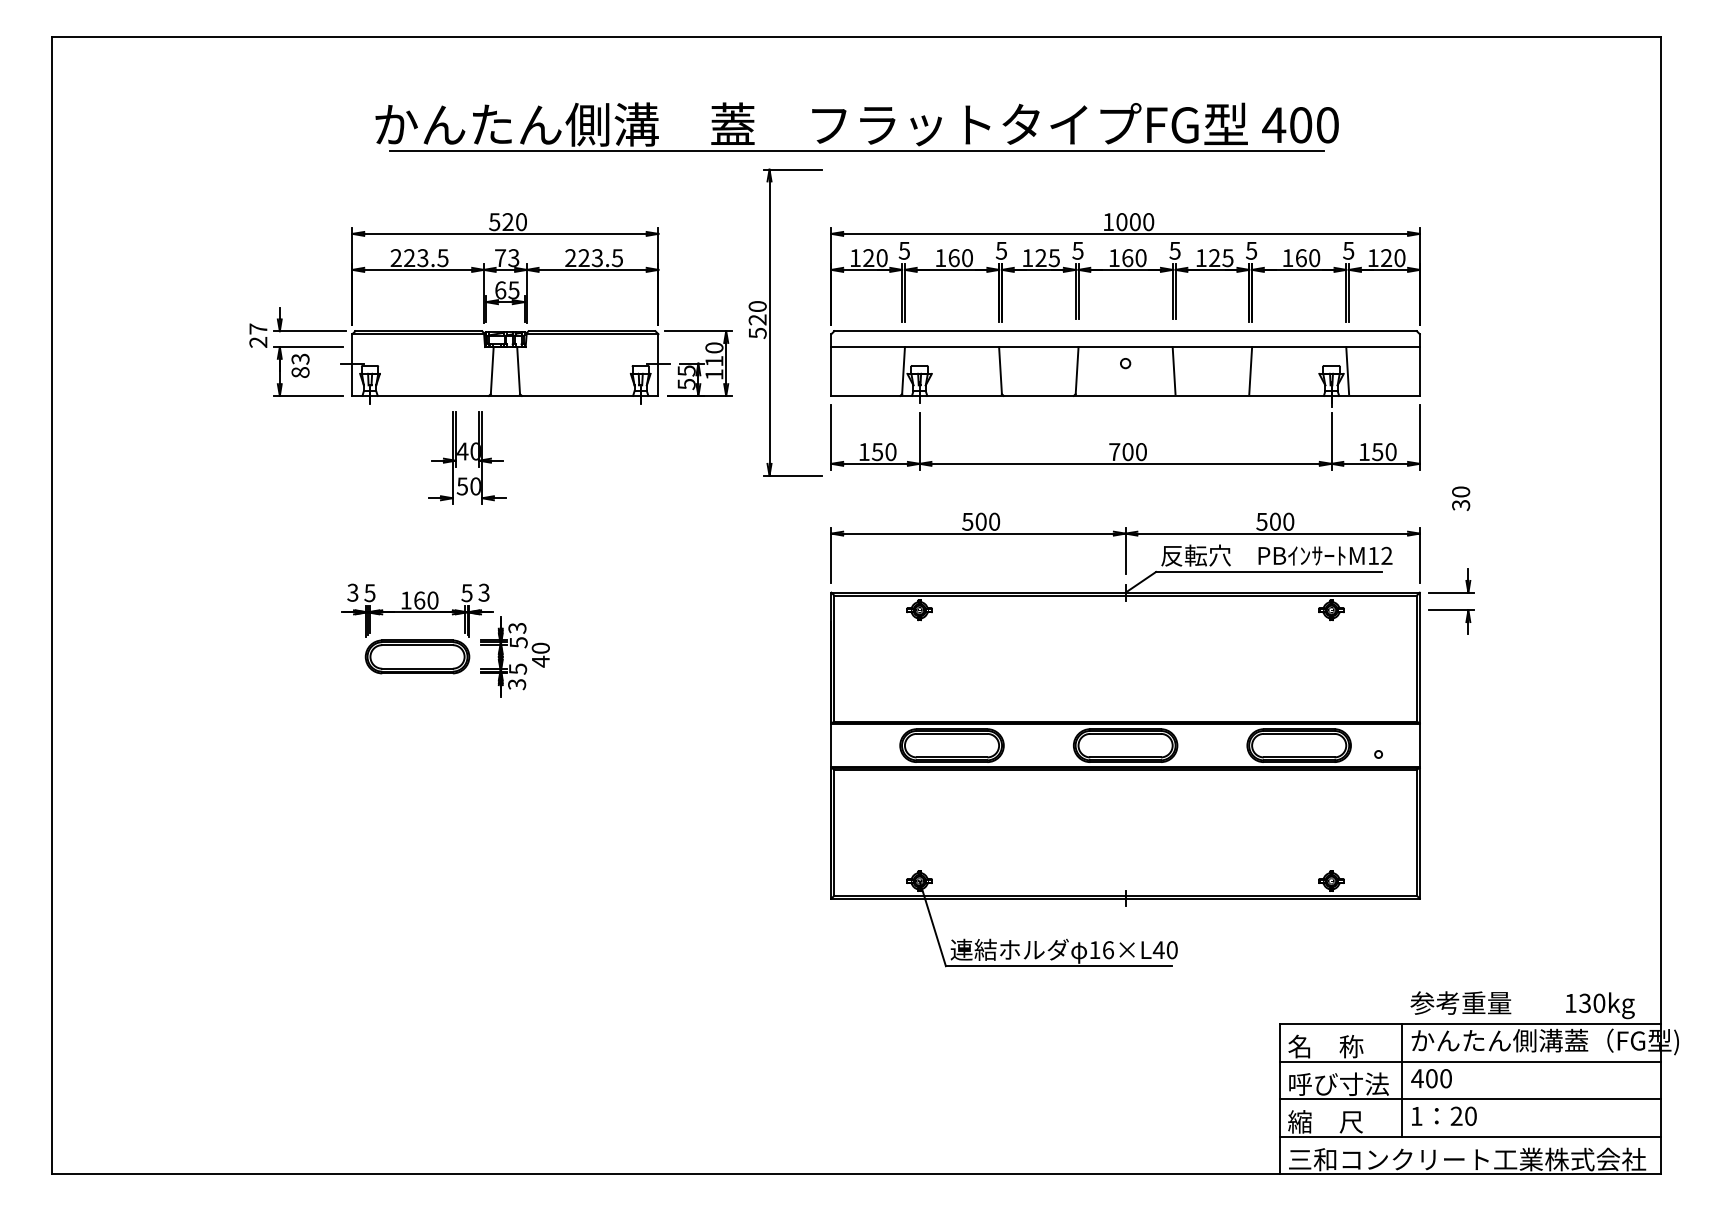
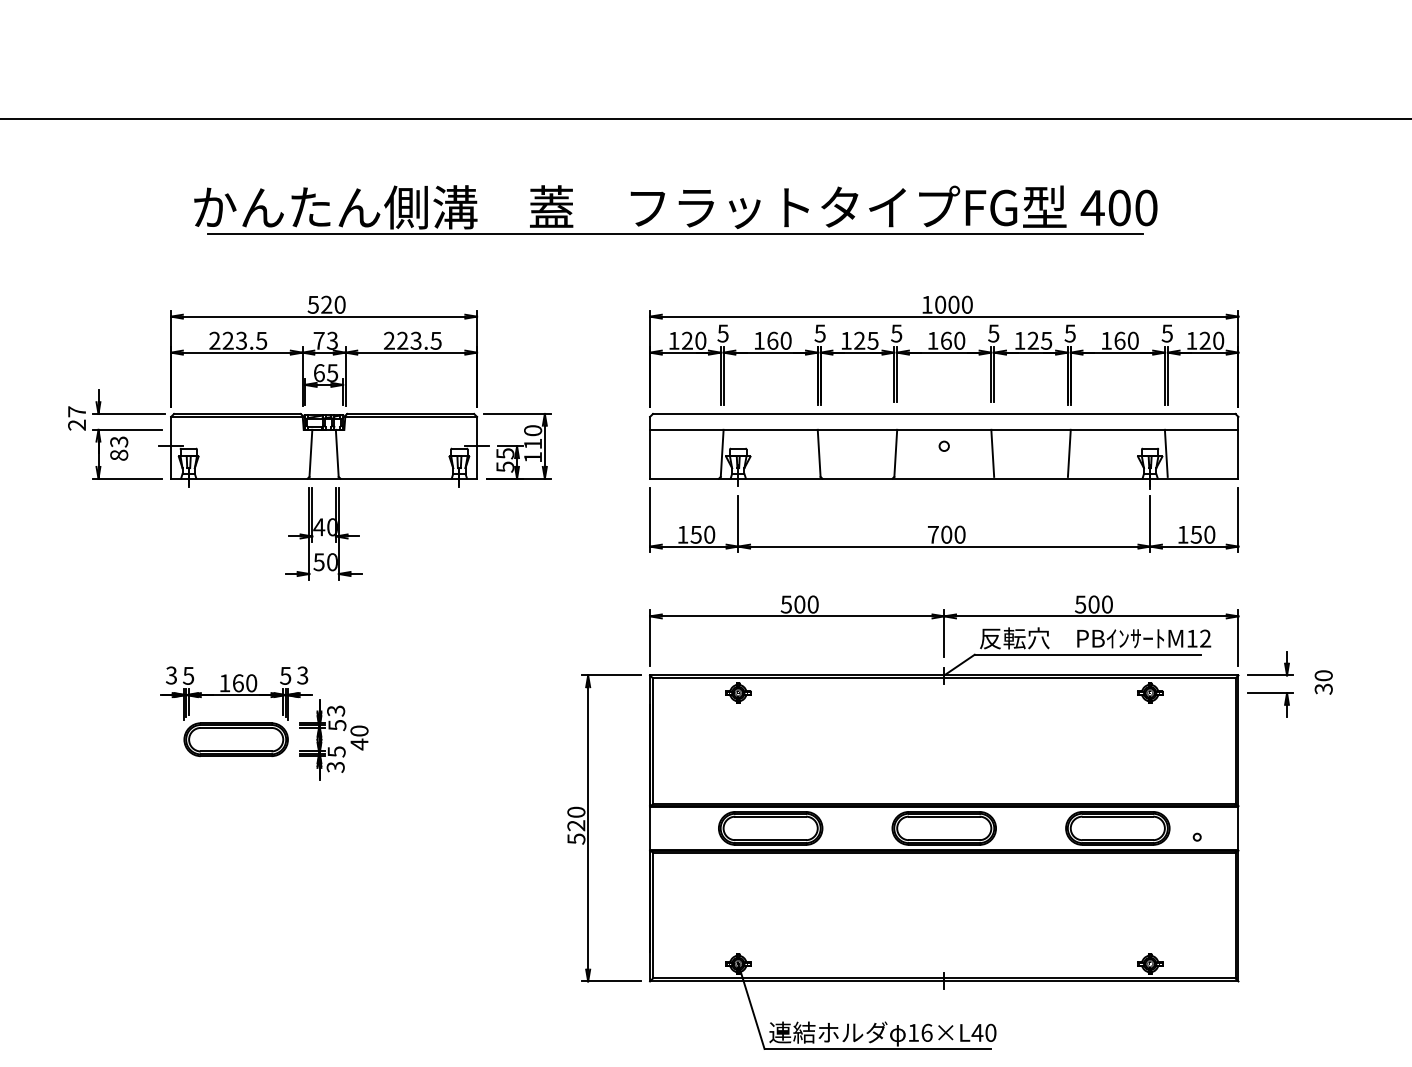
part: (770, 322) -> (589, 828), moved
part: (467, 457) -> (324, 533), moved
text: (1461, 498) -> (1324, 682), moved

